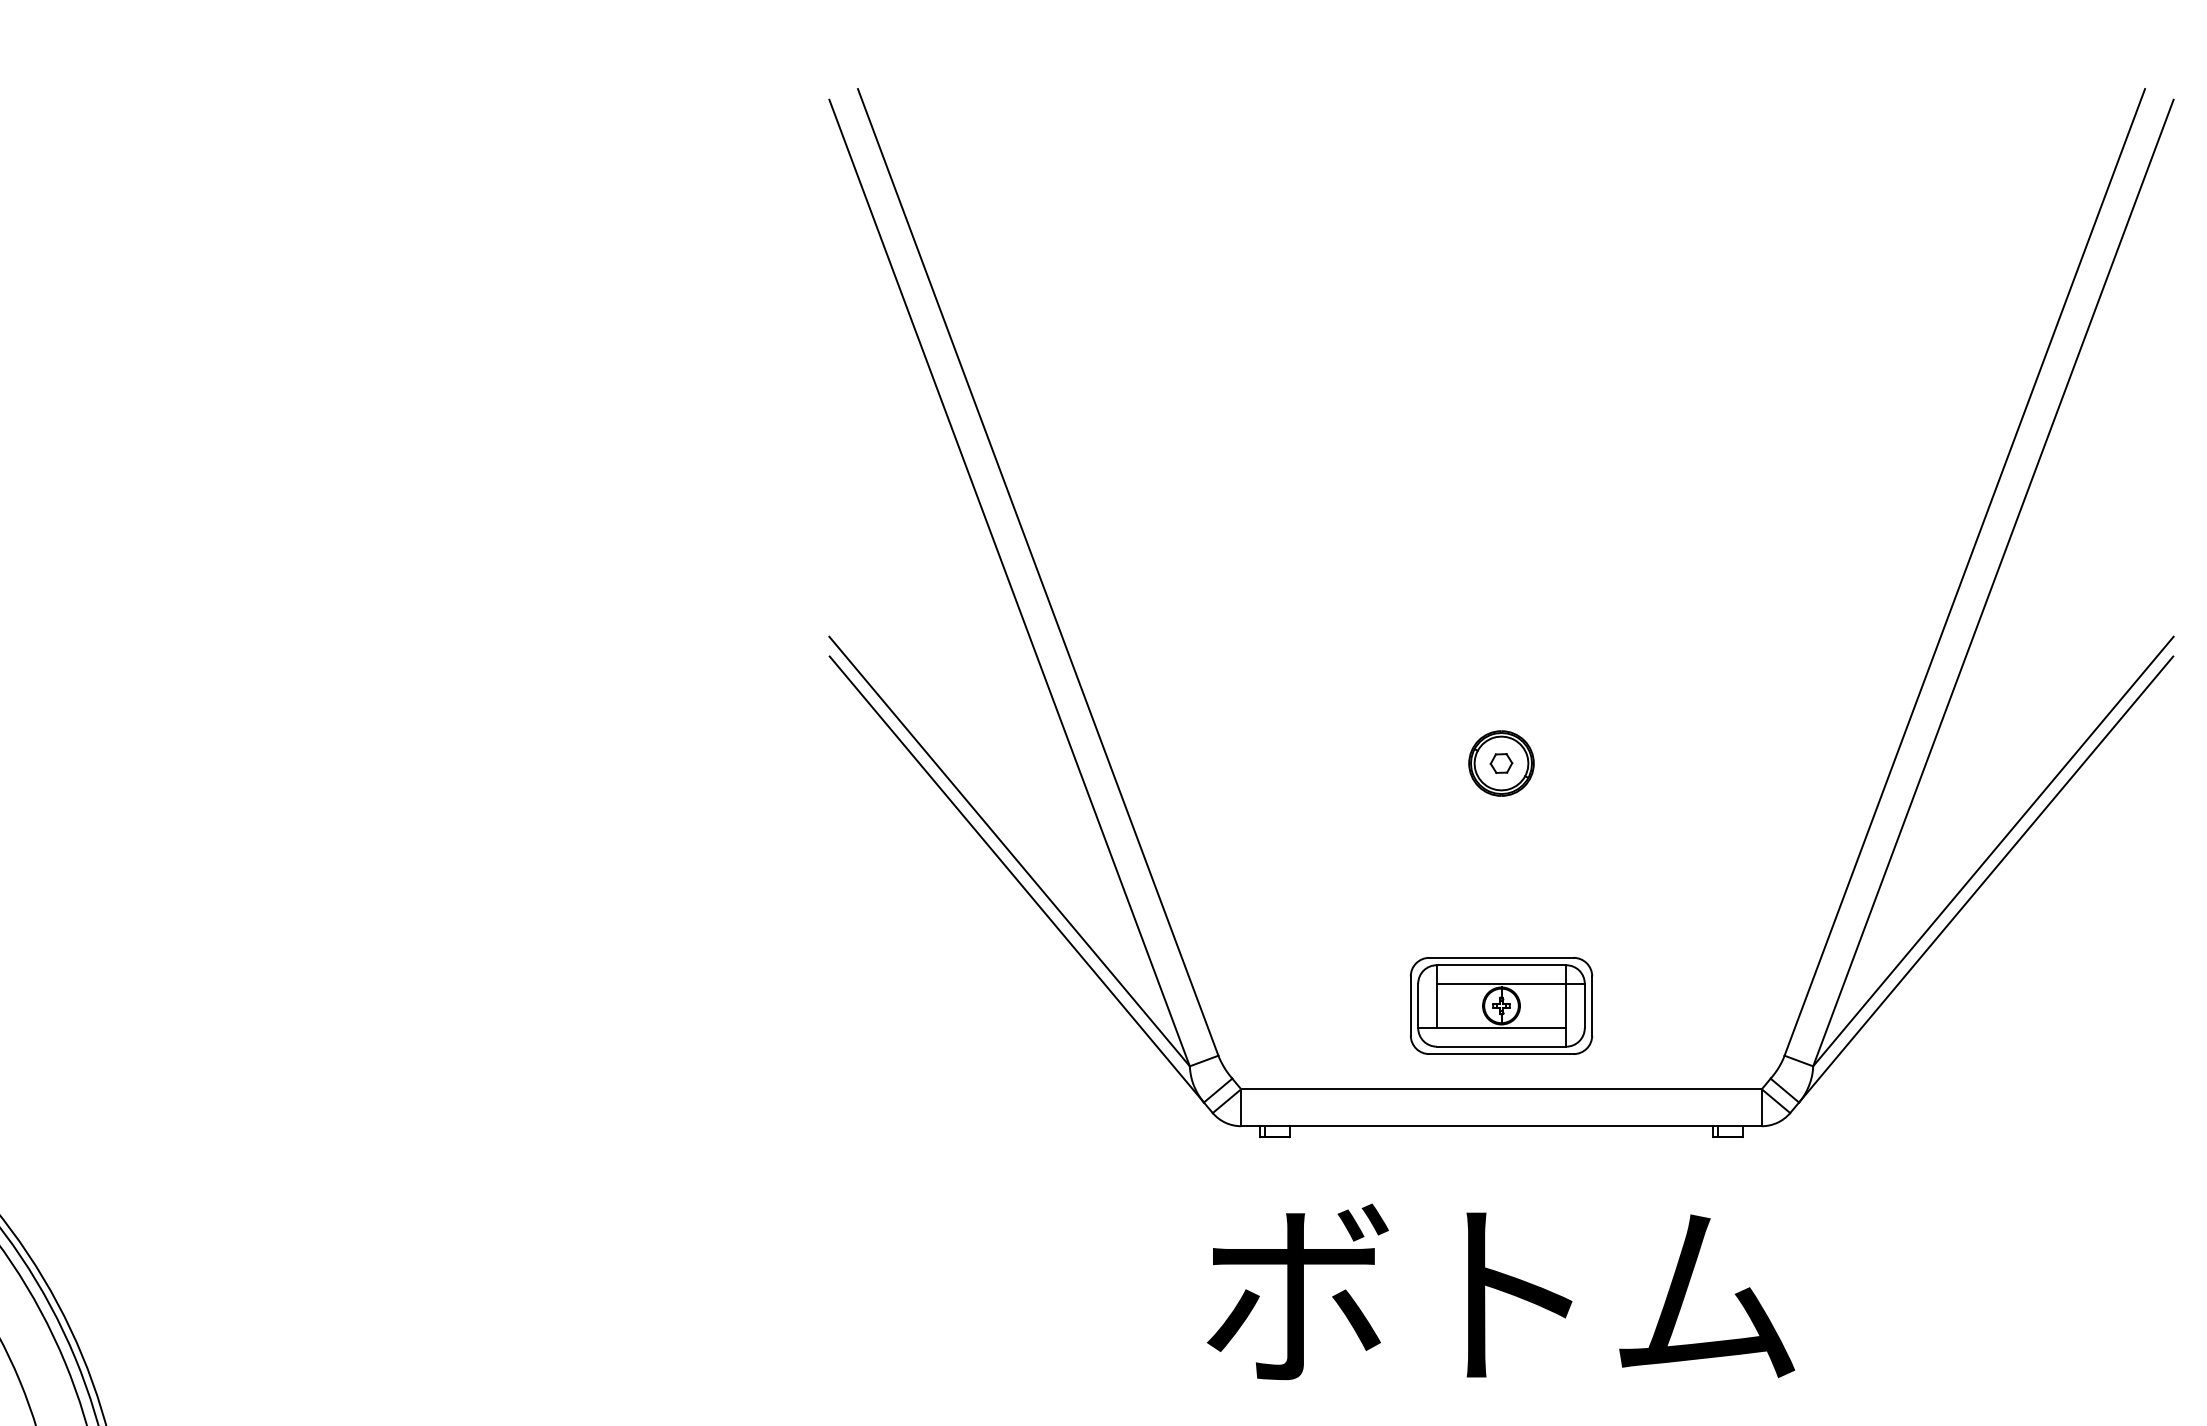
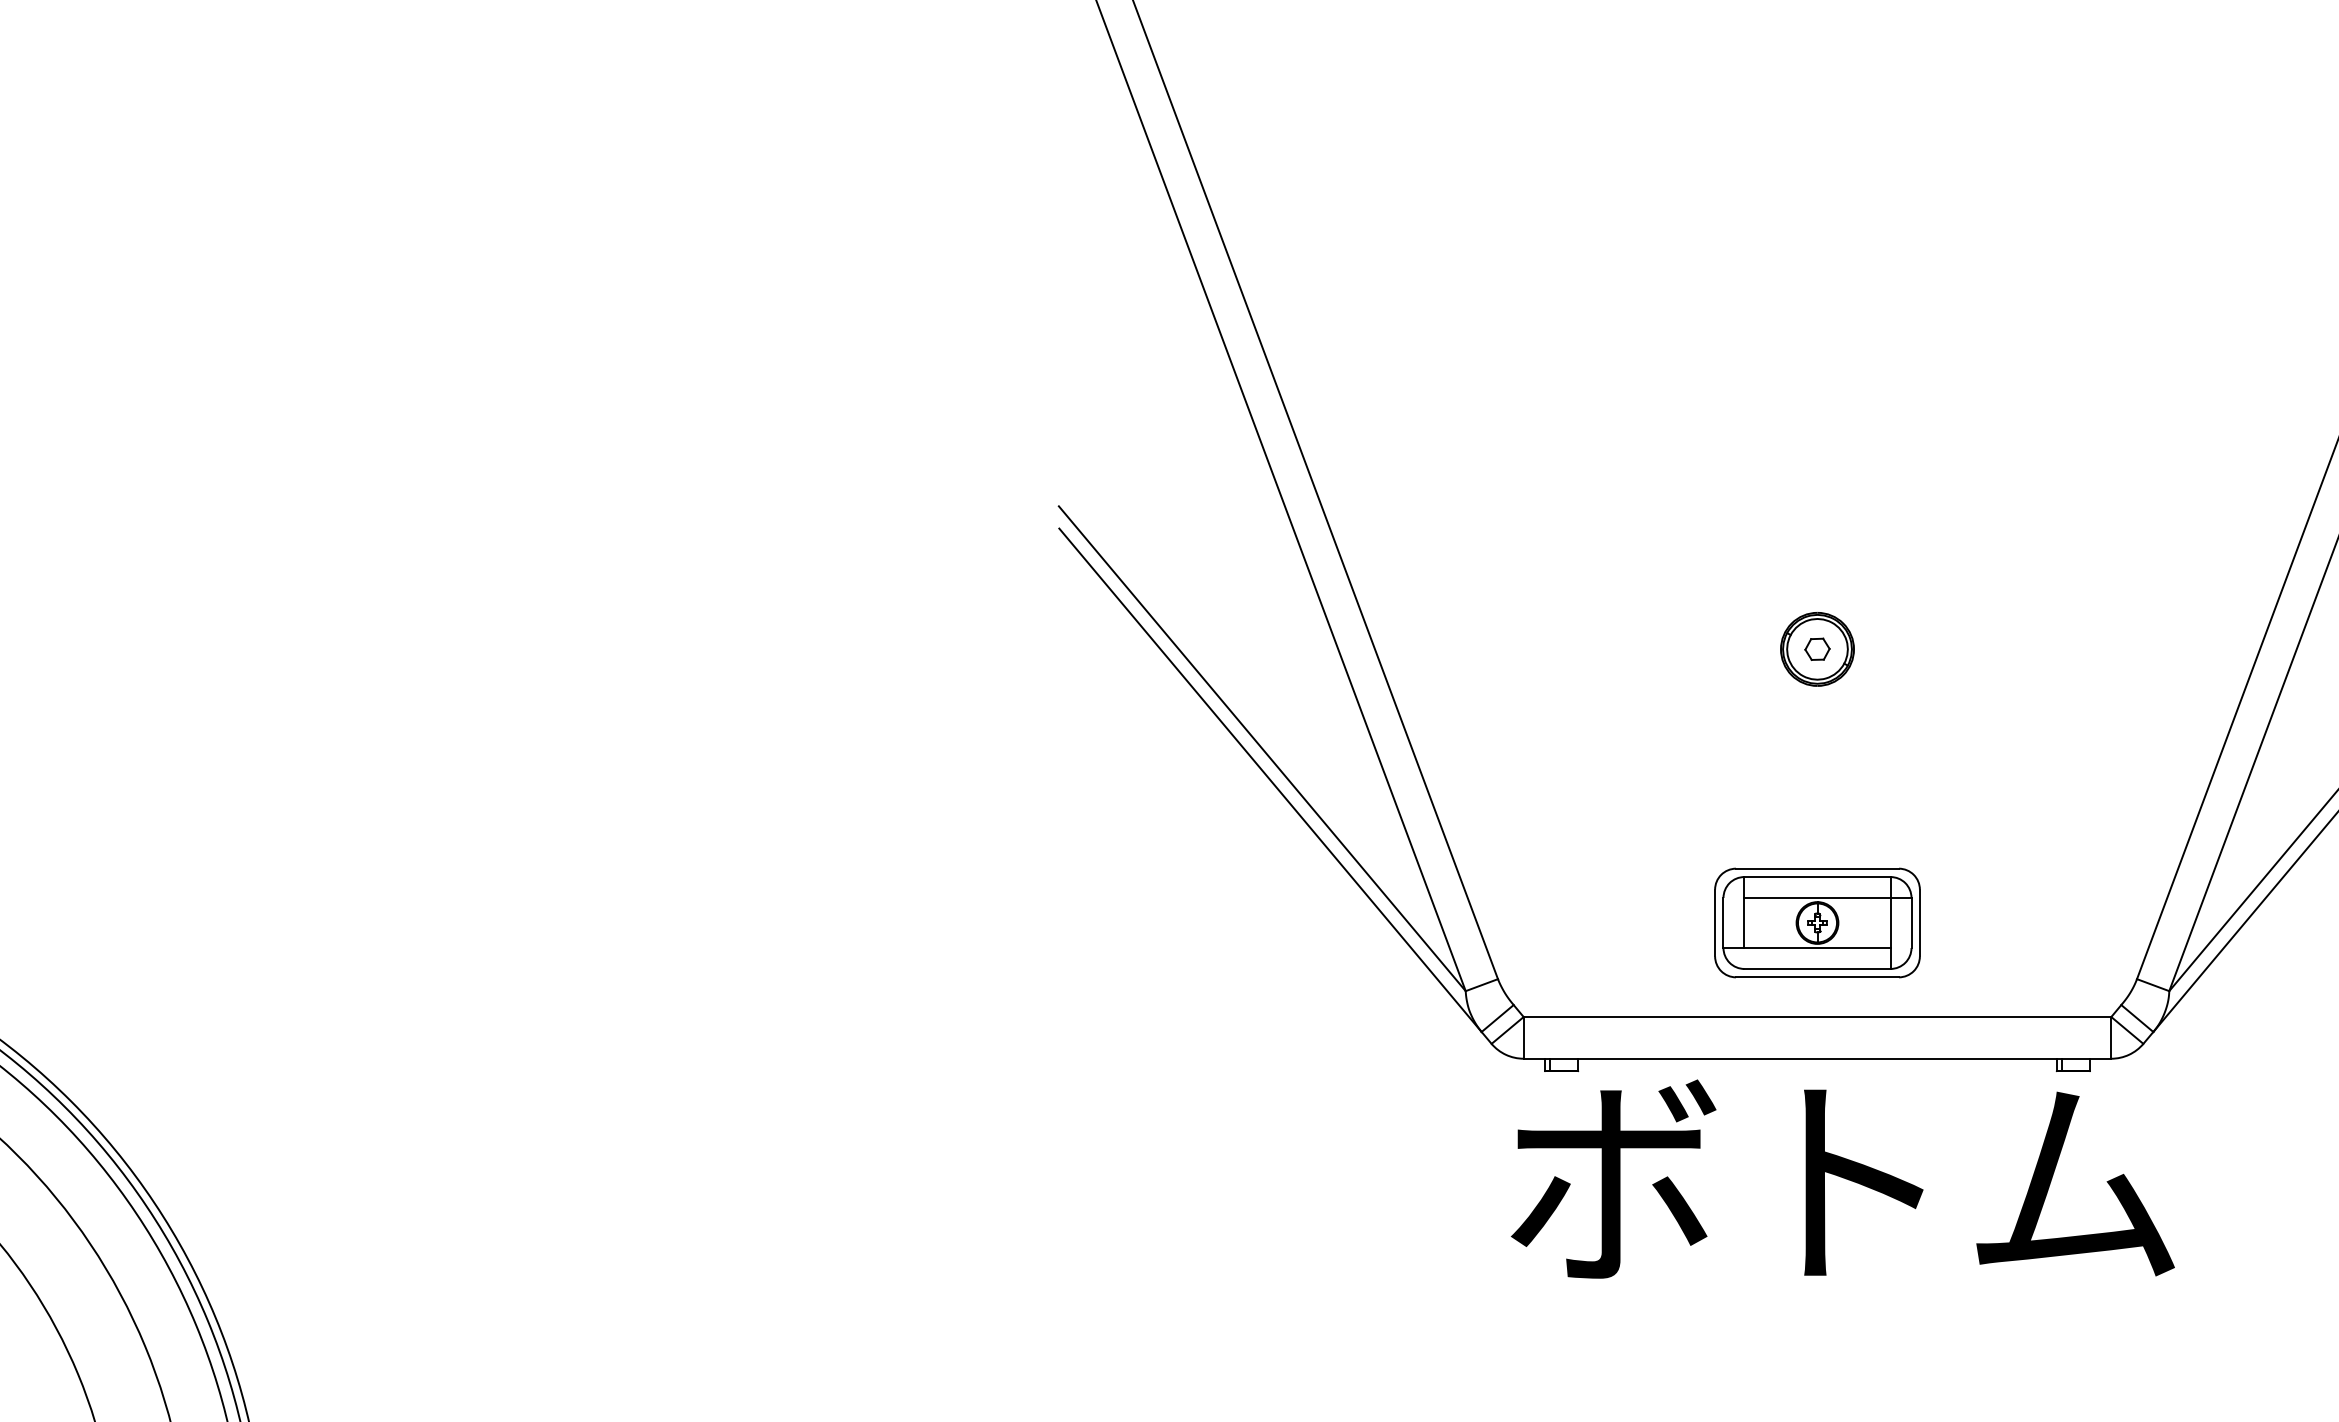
text: (1501, 1291) -> (1843, 1178), moved

